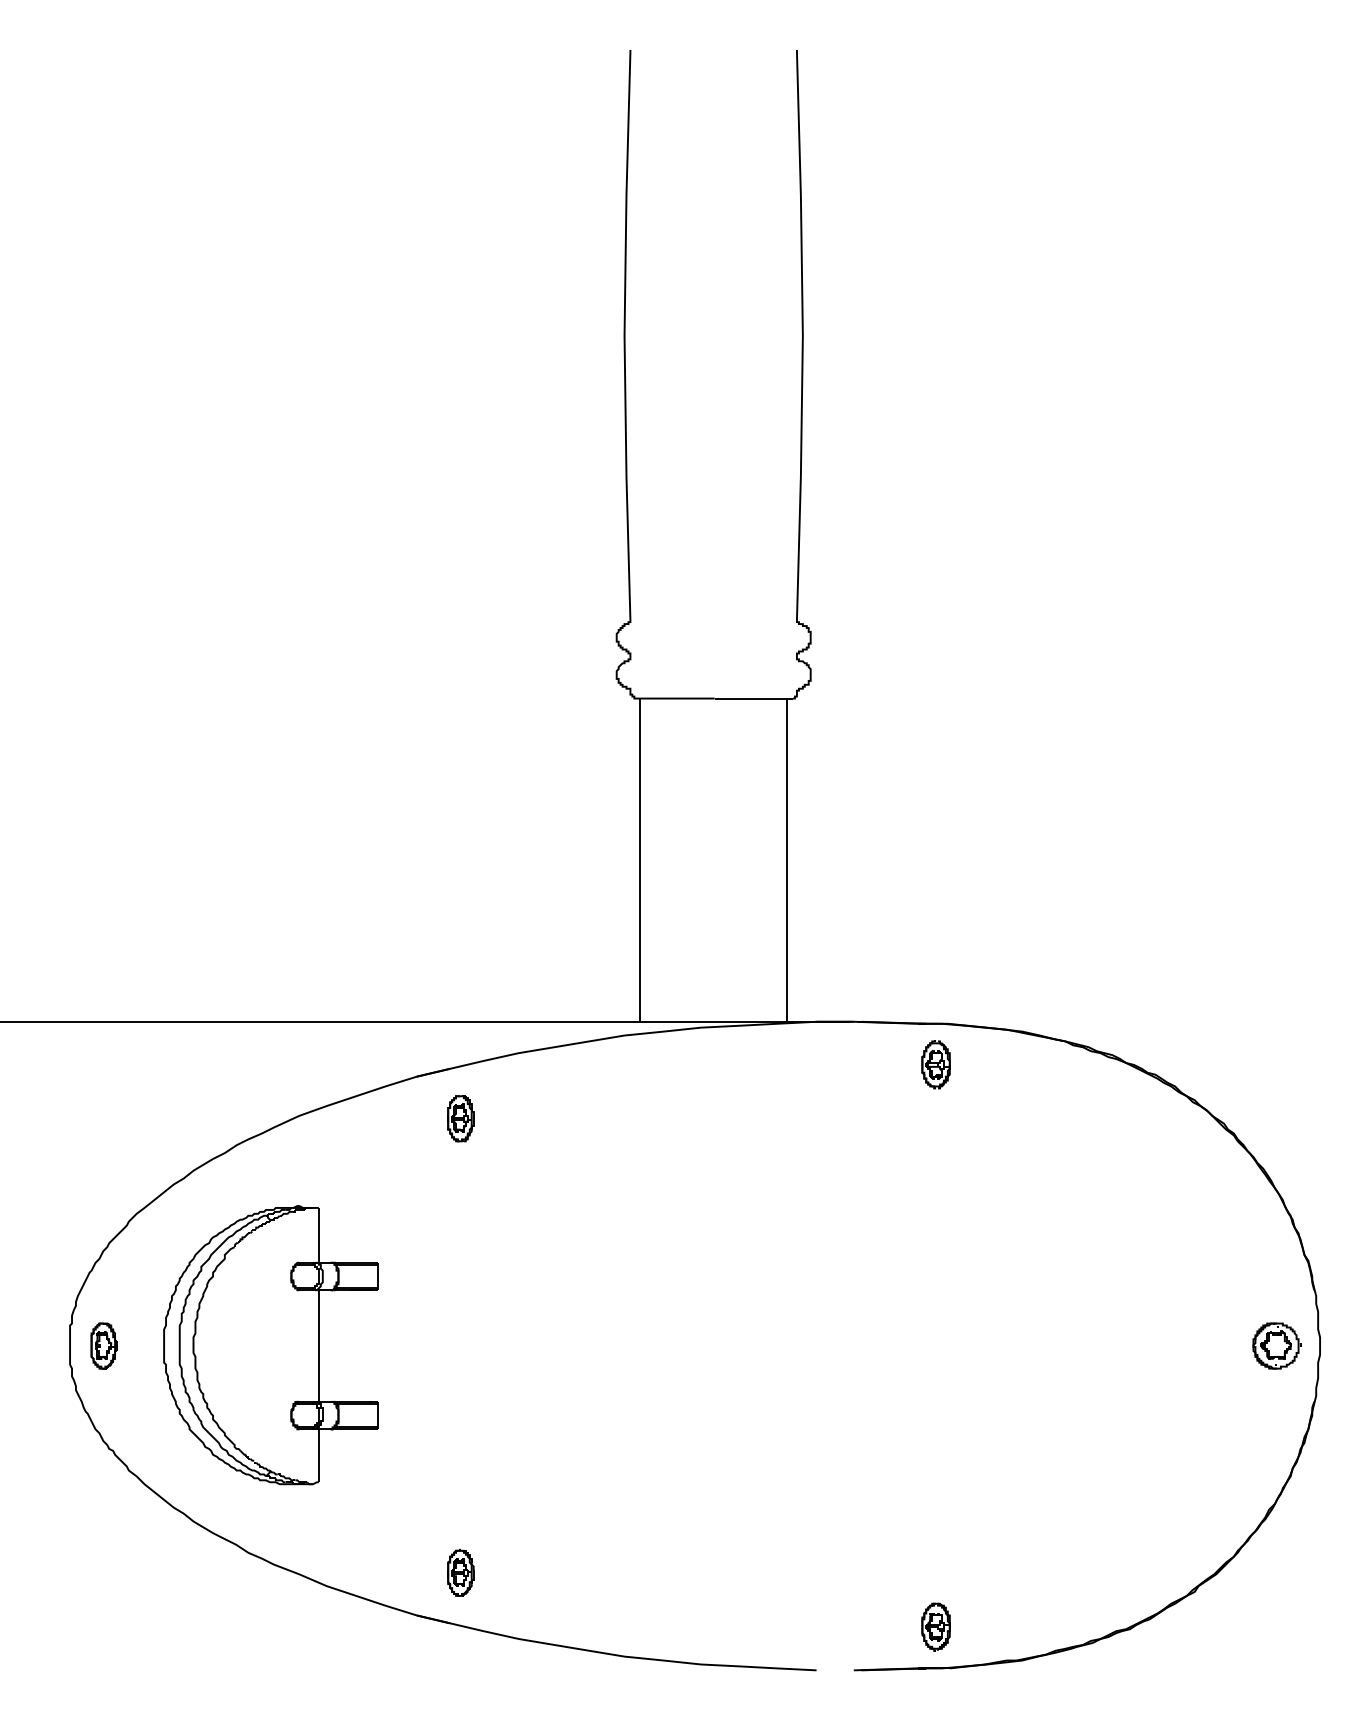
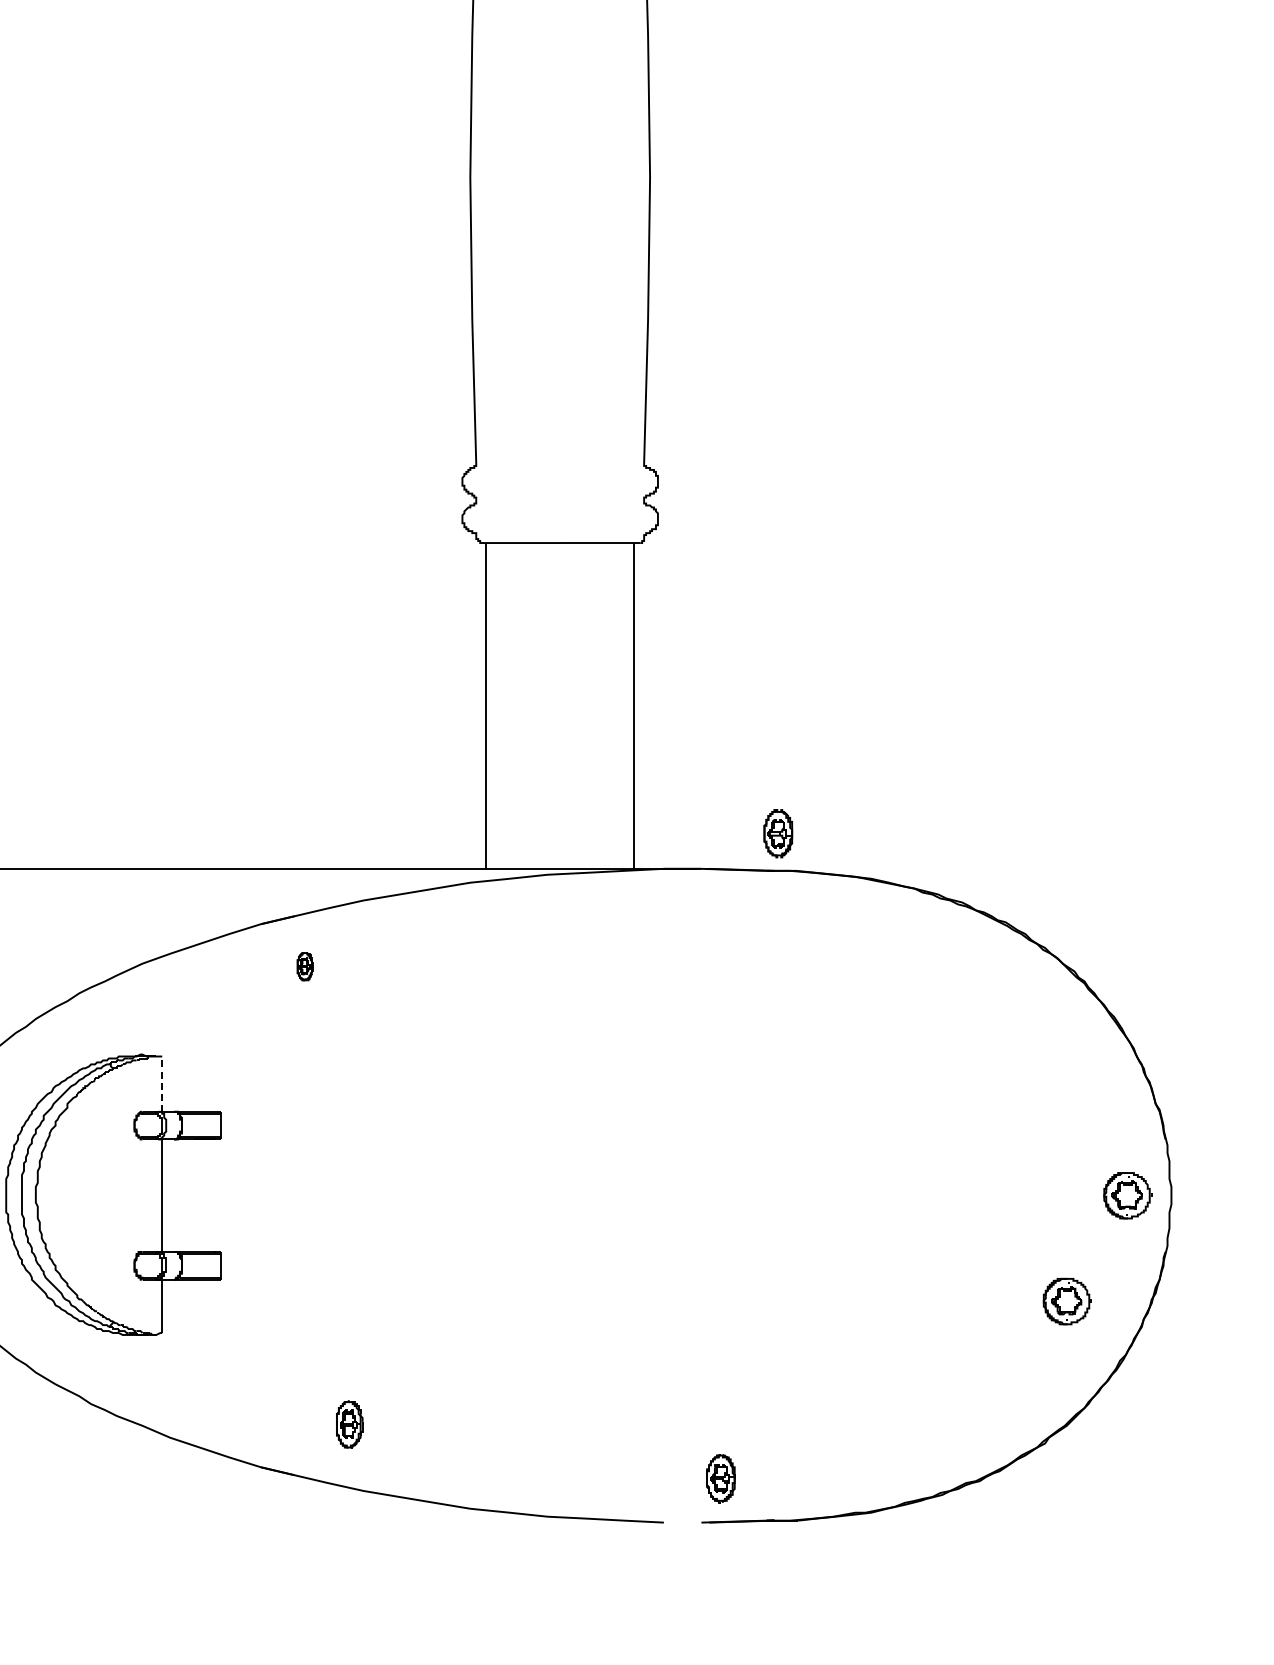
part: (935, 1064) -> (777, 833), moved
part: (460, 1118) -> (304, 966), size x0.6
line: (318, 1234) -> (161, 1083), solid -> dashed
part: (1216, 1450) -> (1067, 1300), added
part: (460, 1572) -> (349, 1423), moved
part: (935, 1626) -> (720, 1478), moved

